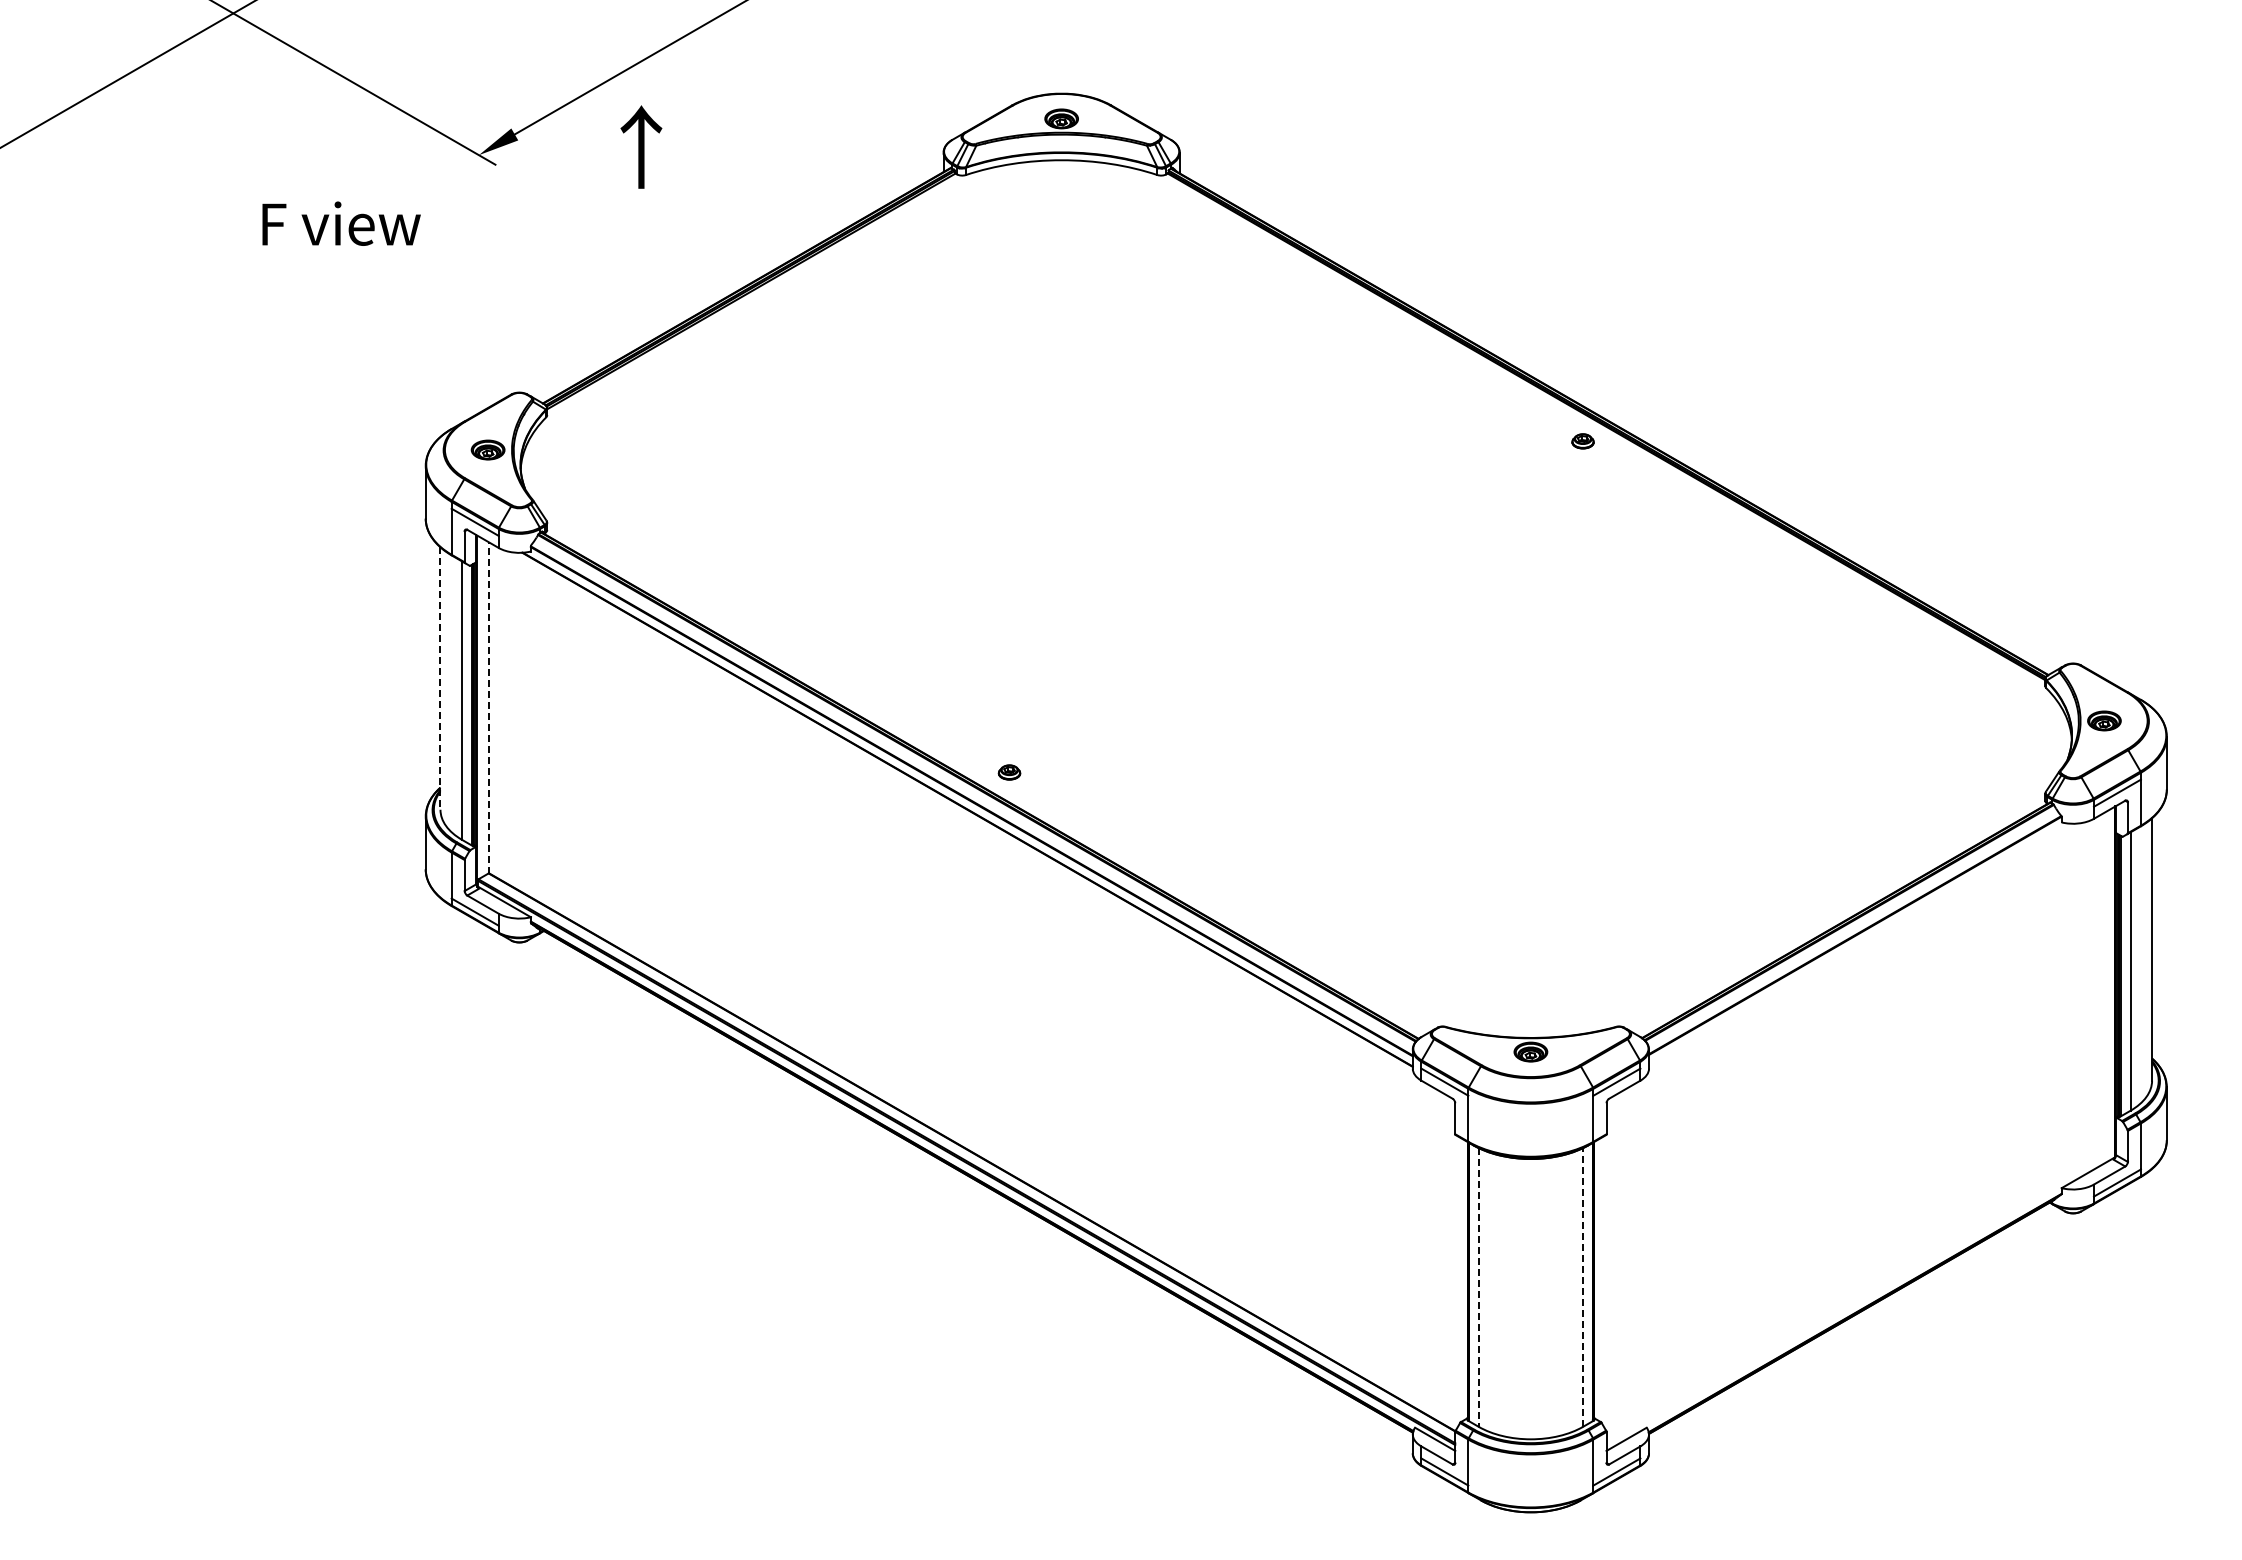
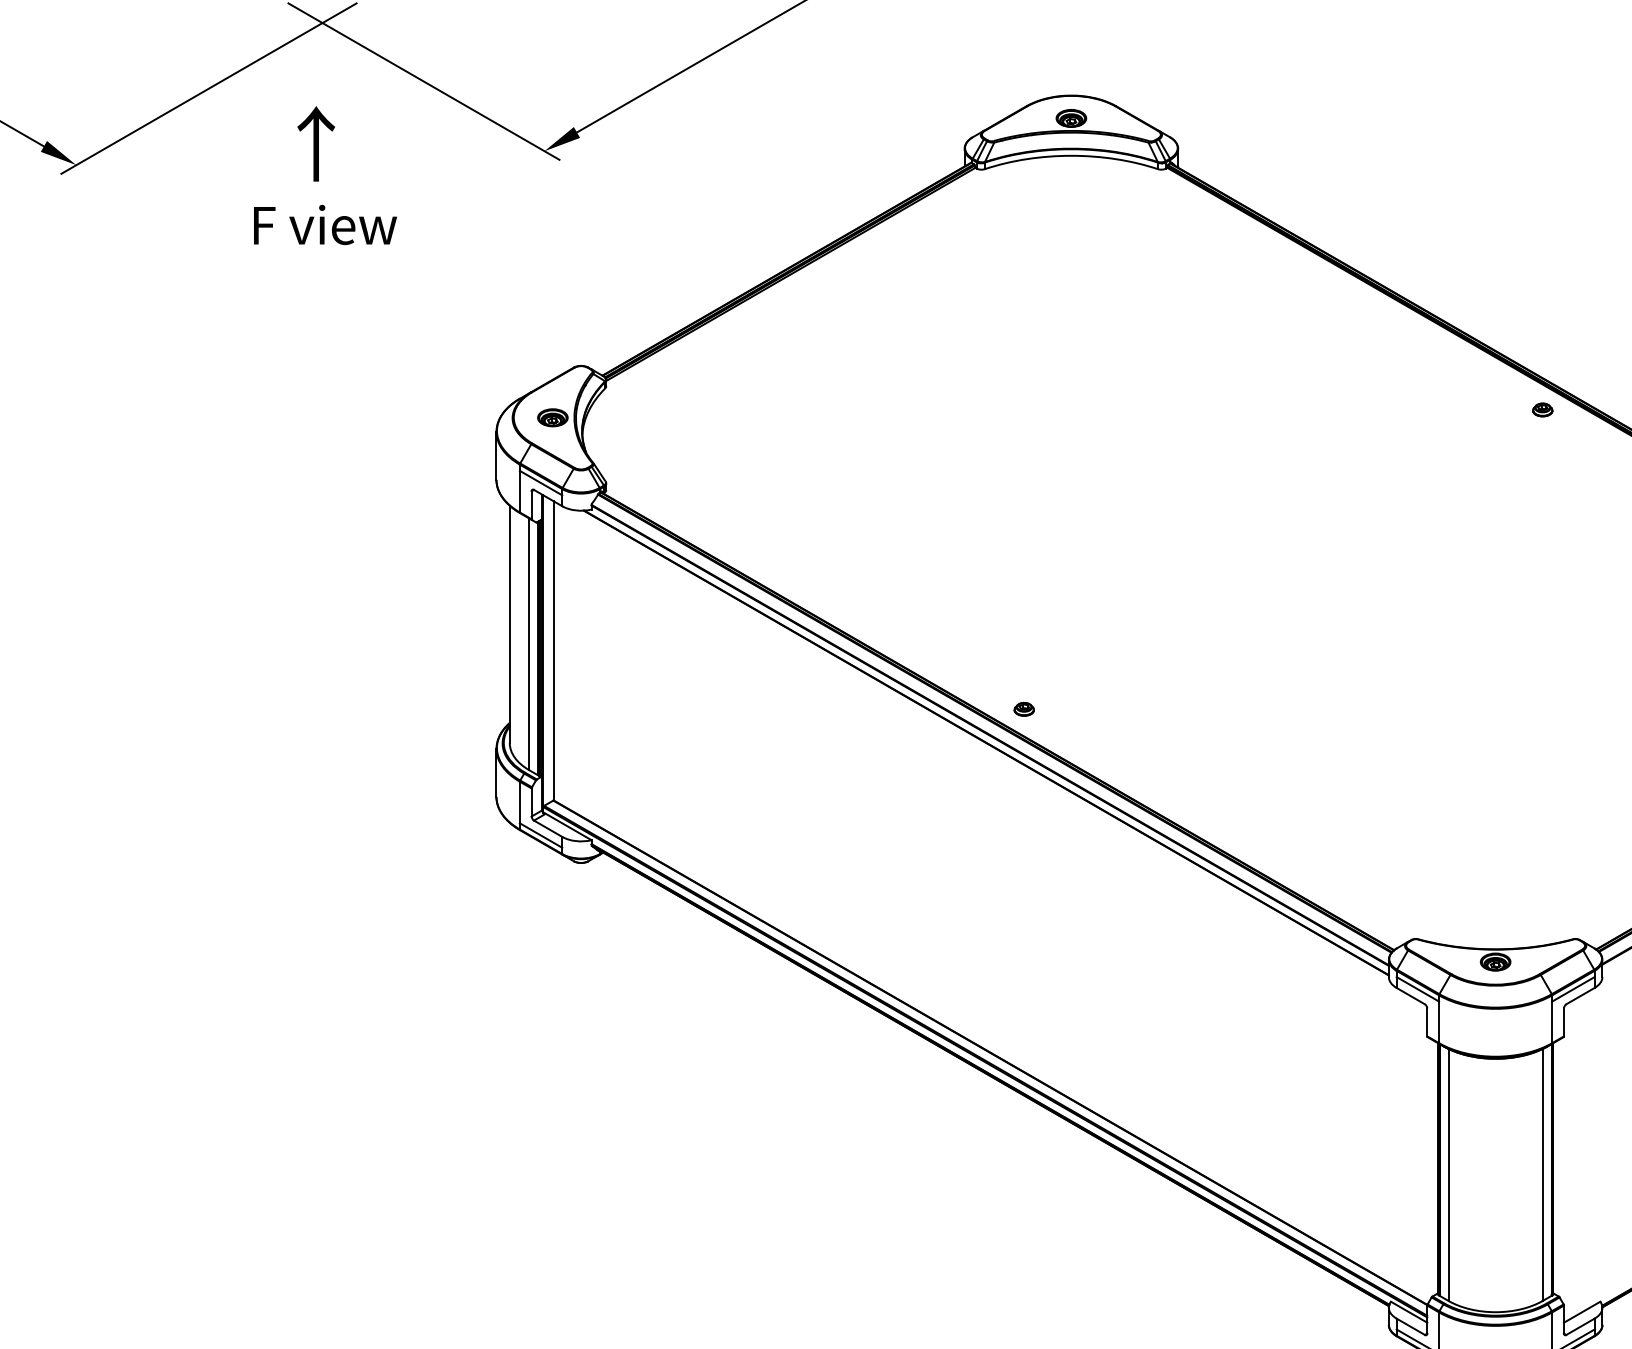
text: (641, 146) -> (316, 143), moved
text: (341, 223) -> (325, 224), moved
line: (440, 679) -> (509, 625), dashed -> solid
line: (489, 707) -> (554, 650), dashed -> solid
line: (1583, 1287) -> (1543, 1174), dashed -> solid
line: (1478, 1288) -> (1448, 1175), dashed -> solid

